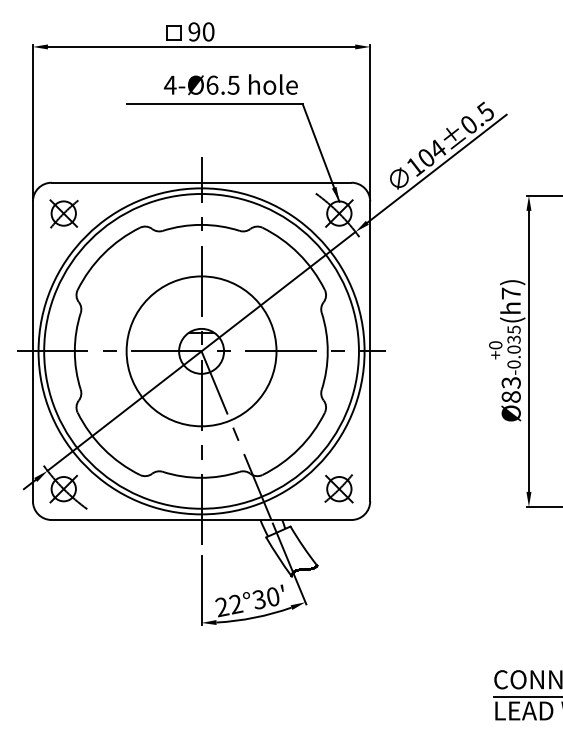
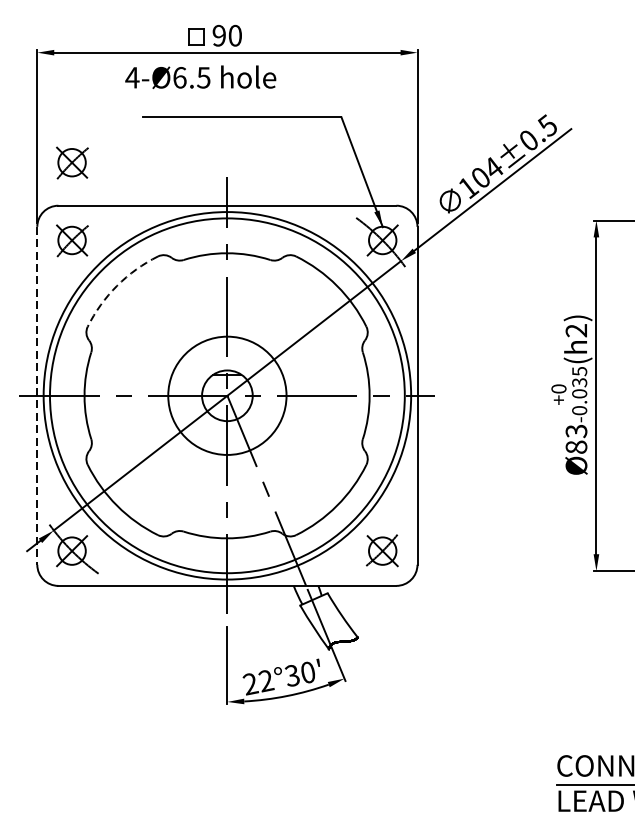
text: (230, 84) -> (200, 76), moved
part: (63, 144) -> (71, 162), added
arc: (103, 253) -> (116, 285), solid -> dashed
text: (510, 293) -> (575, 330), 7 -> 2
line: (32, 351) -> (36, 395), solid -> dashed
circle: (201, 351) -> (227, 395), size x0.7

